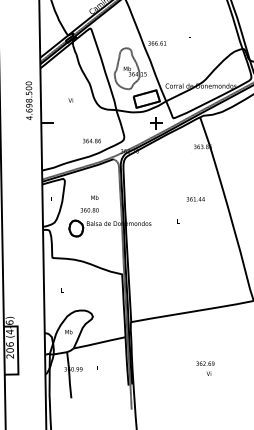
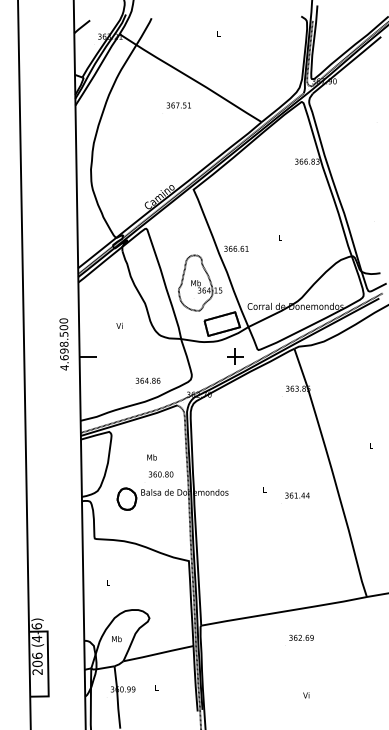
text: (28, 100) -> (63, 344), moved
text: (195, 199) -> (297, 495), moved
text: (90, 210) -> (161, 474), moved
text: (205, 363) -> (301, 637), moved

